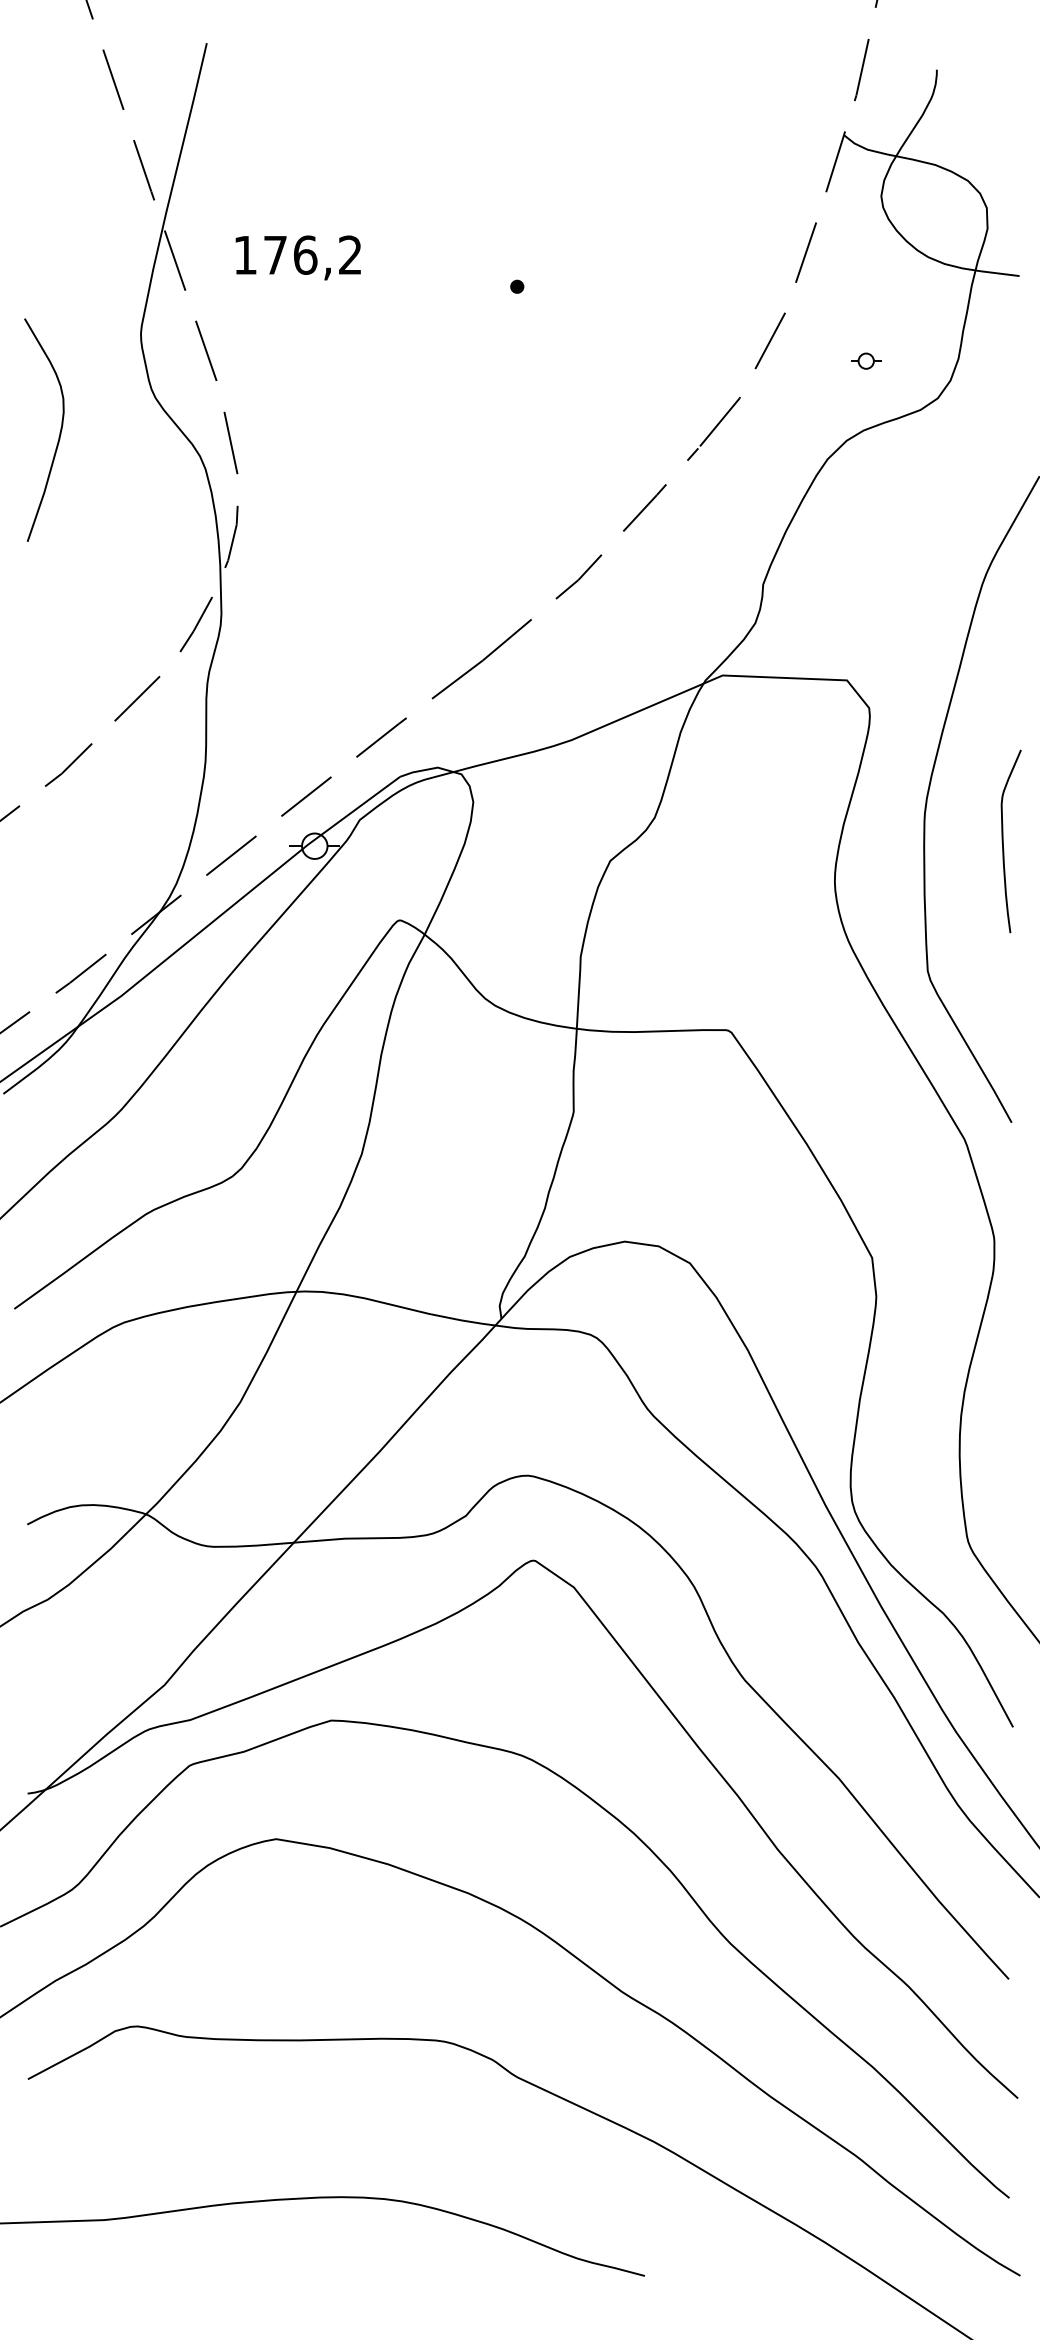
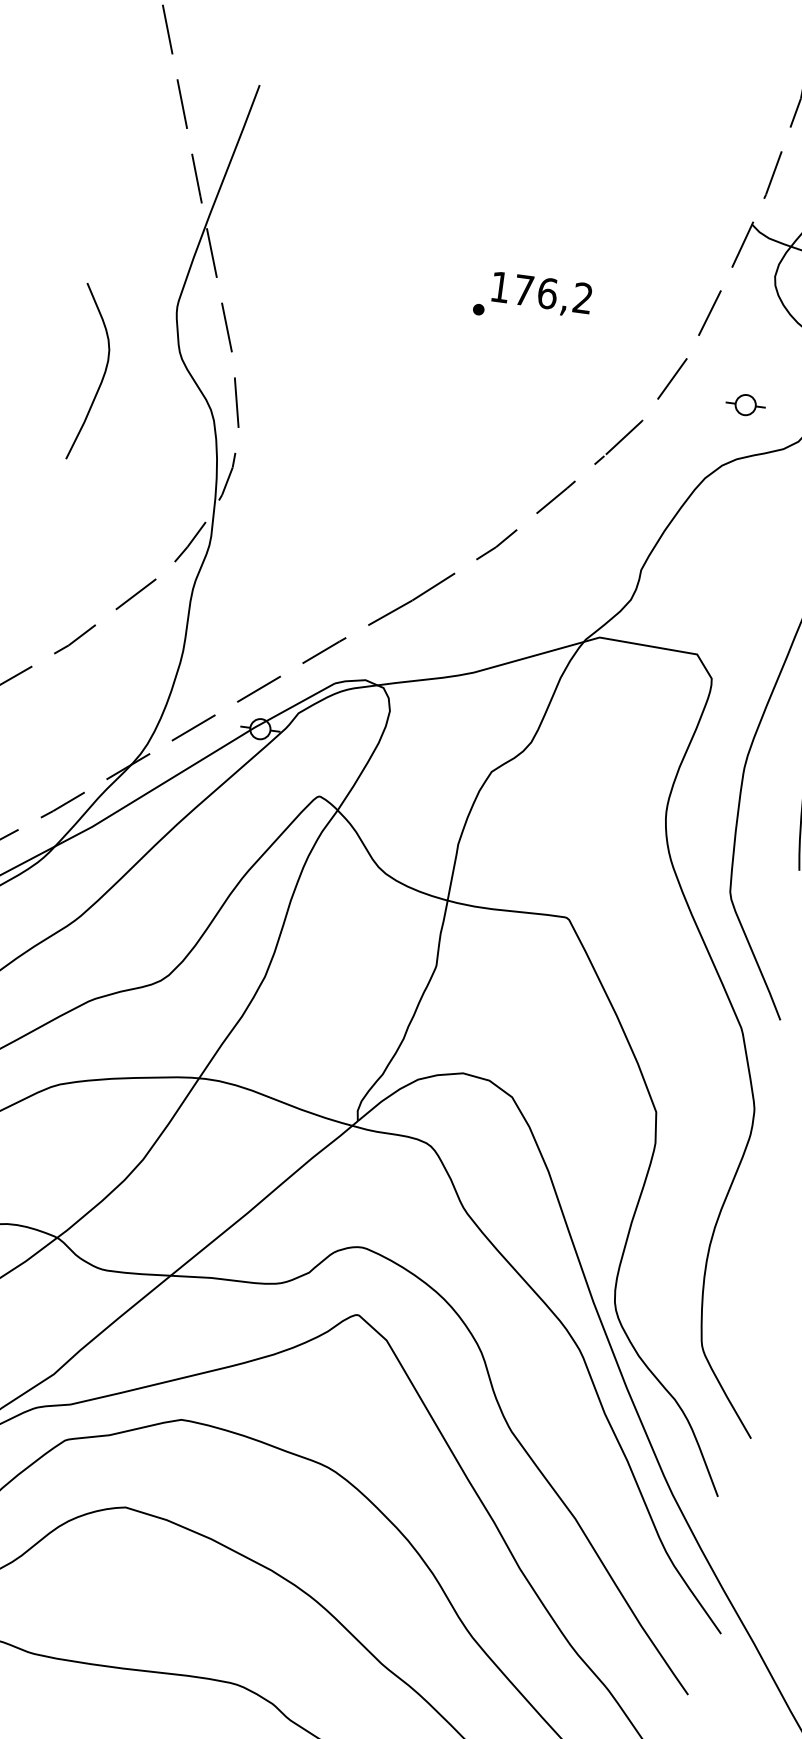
text: (297, 257) -> (541, 294), moved
part: (866, 360) -> (746, 404), size x1.67

